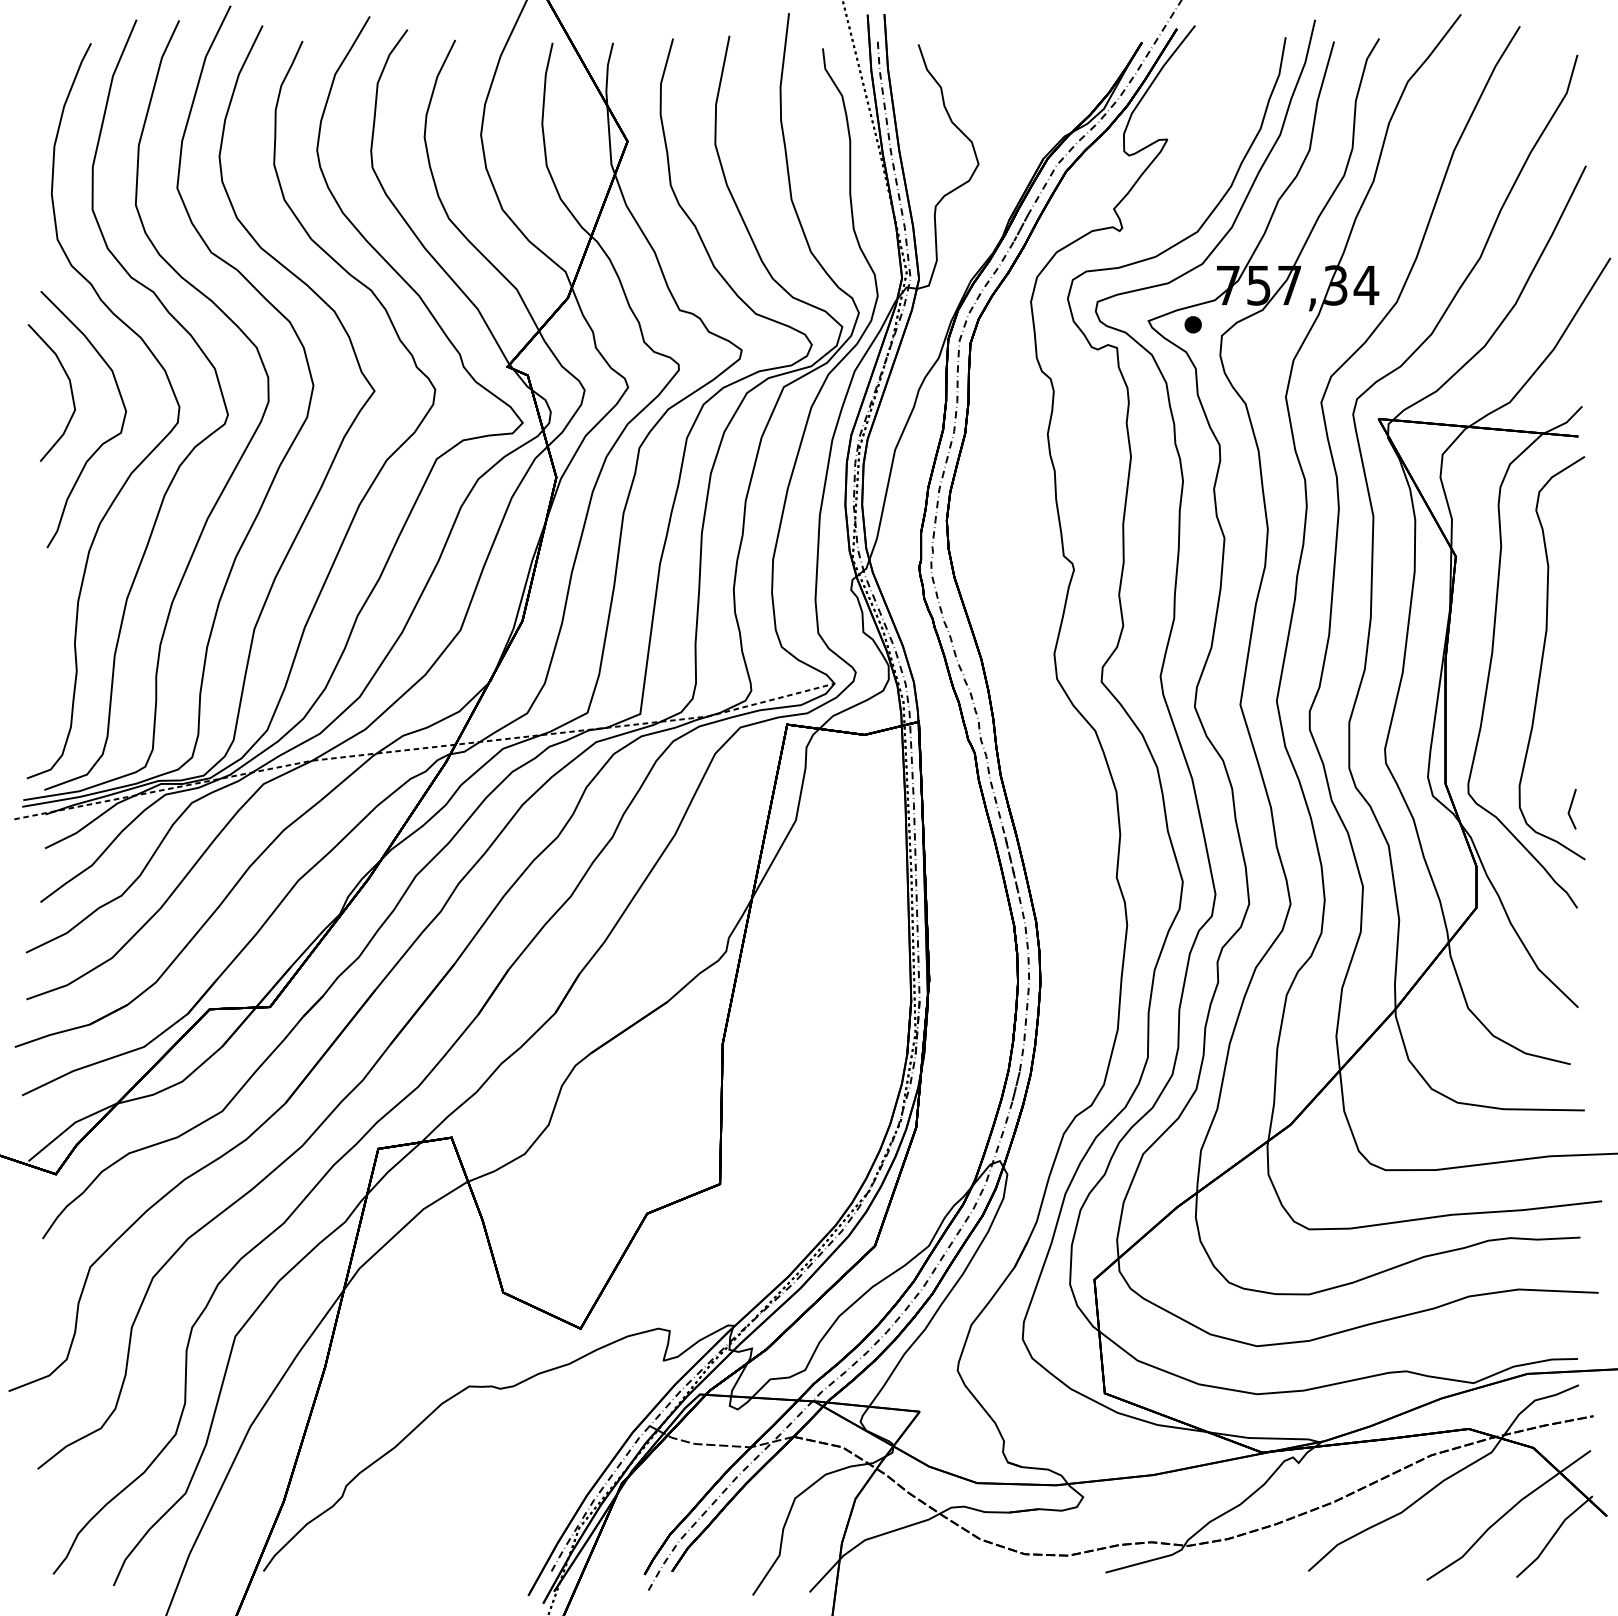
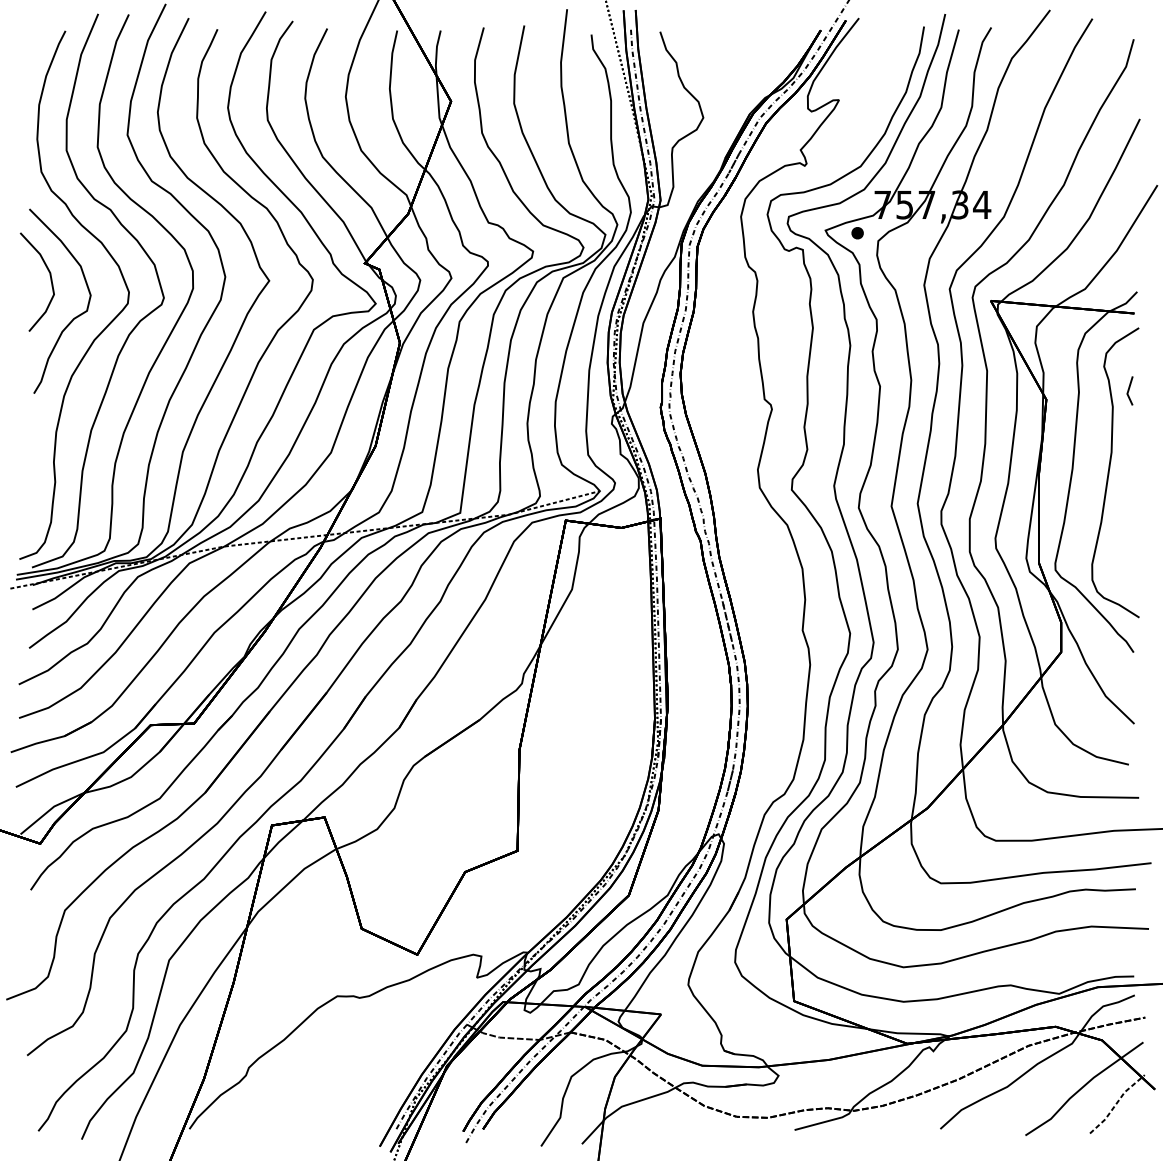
line: (1570, 809) -> (1128, 391), moved
line: (1554, 1535) -> (1117, 1103), solid -> dashed

